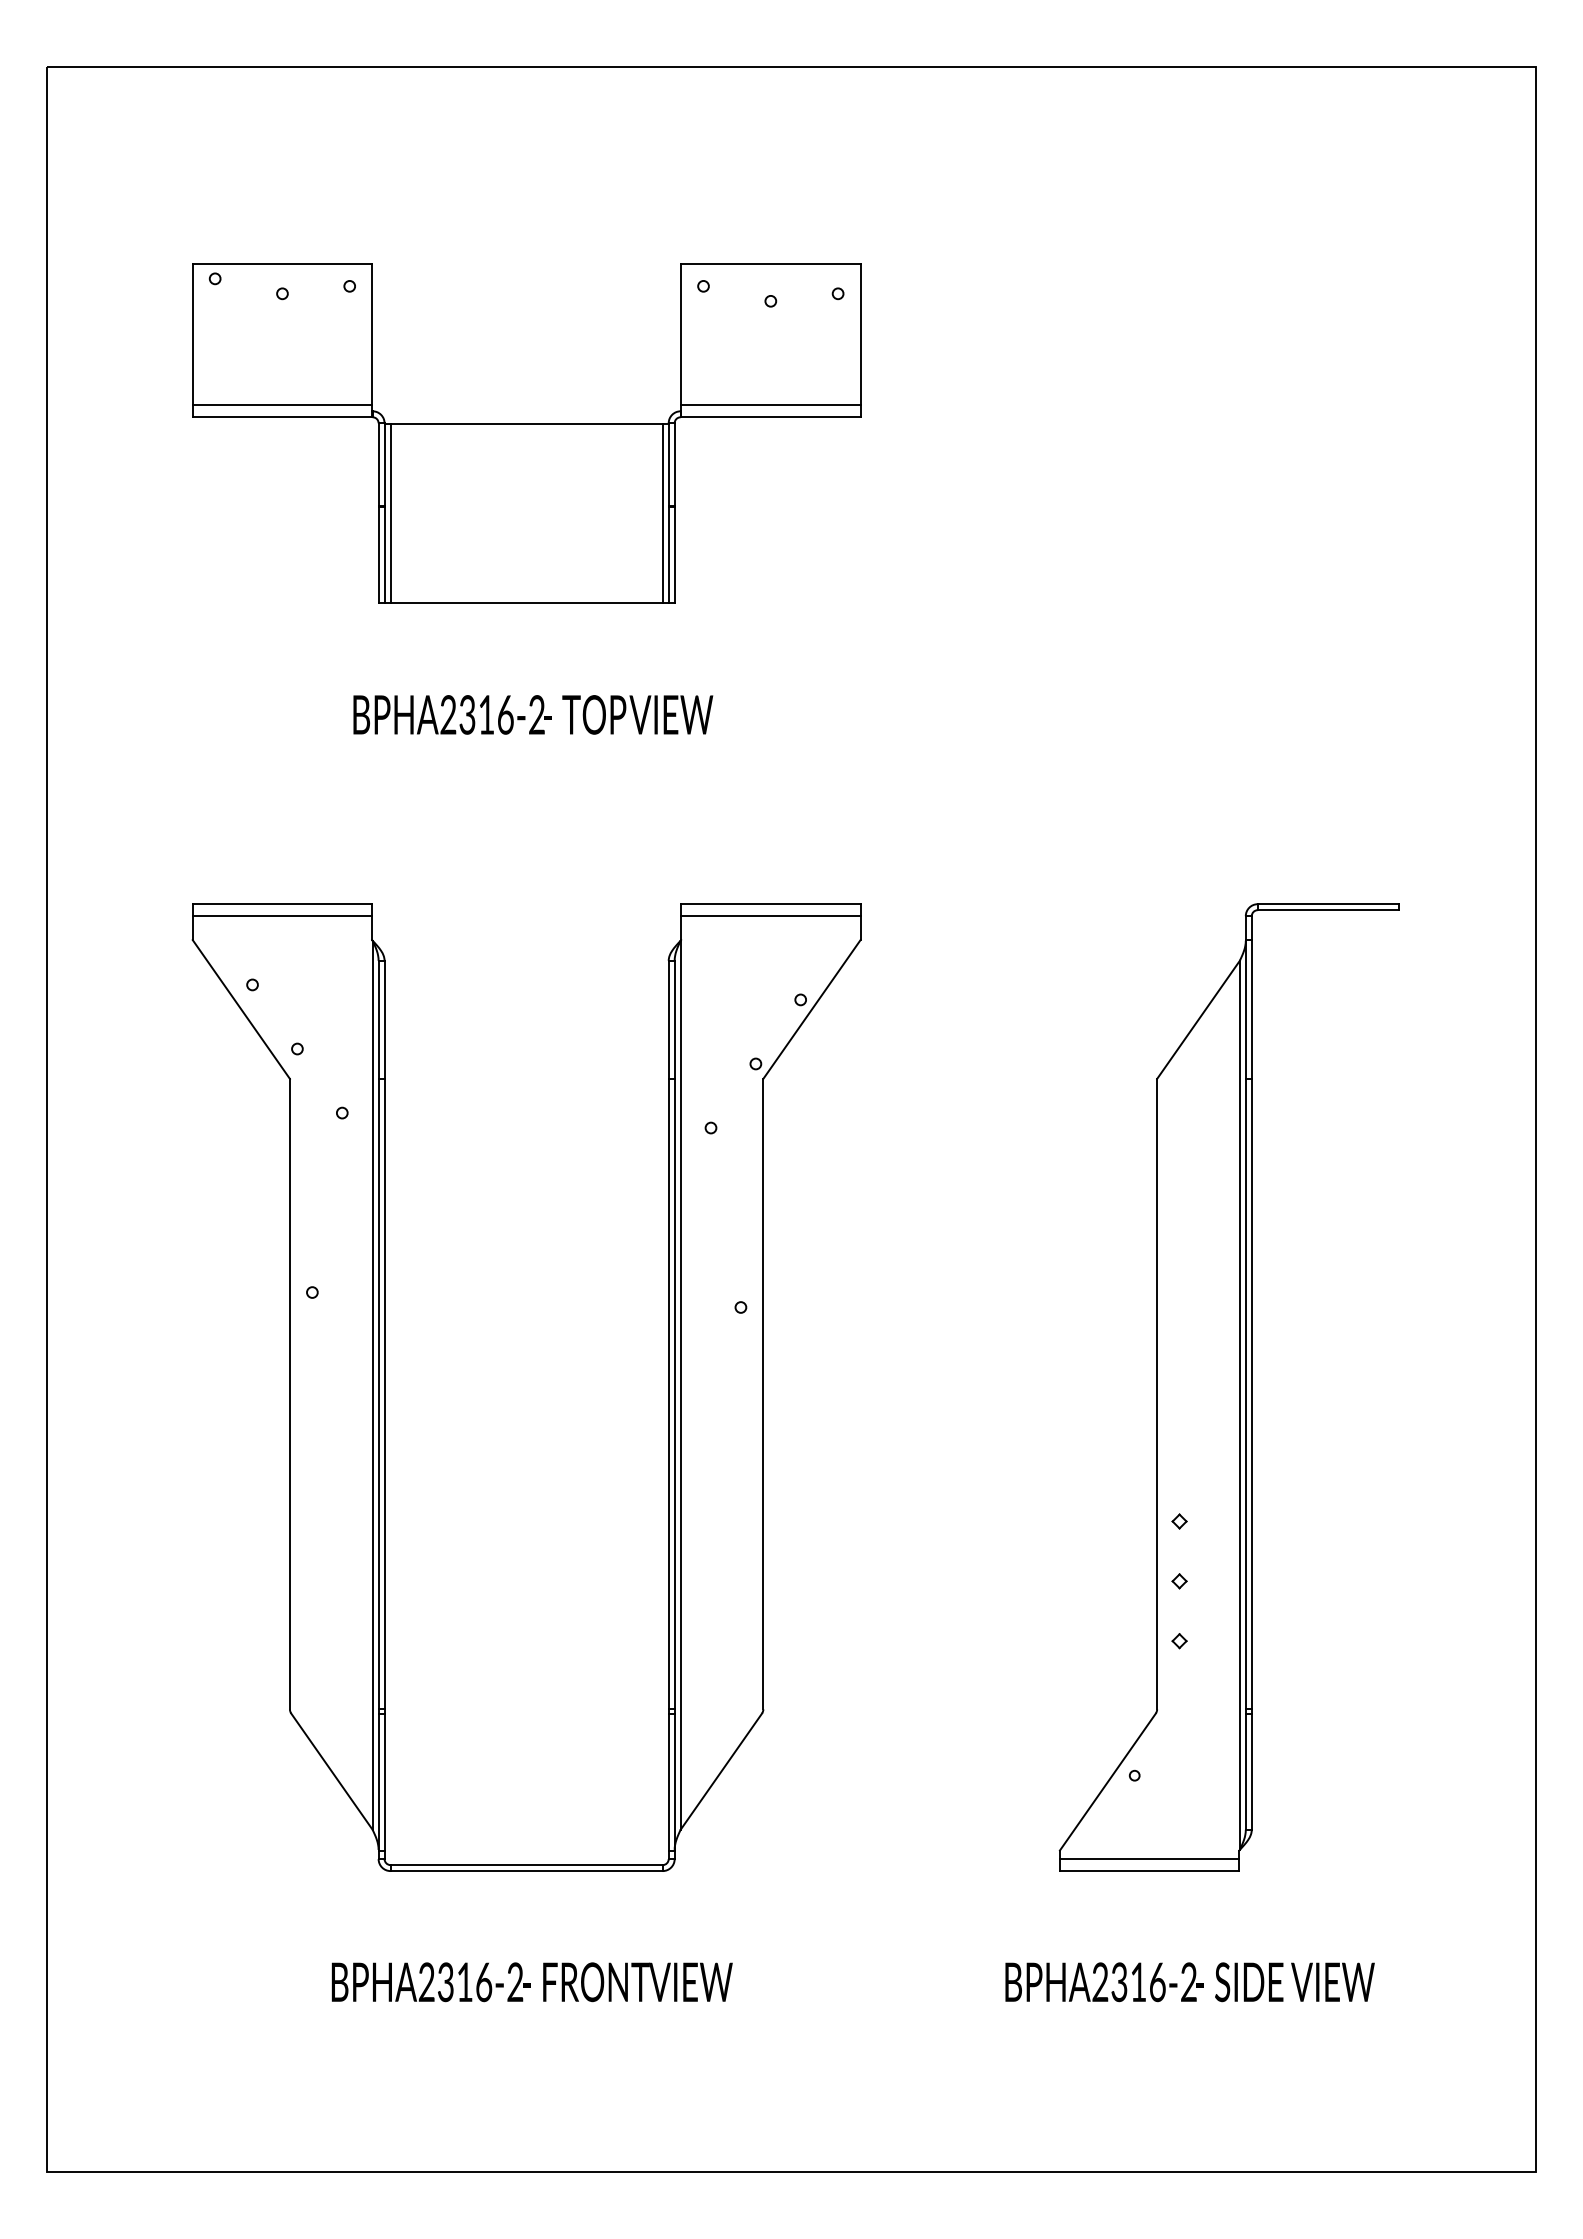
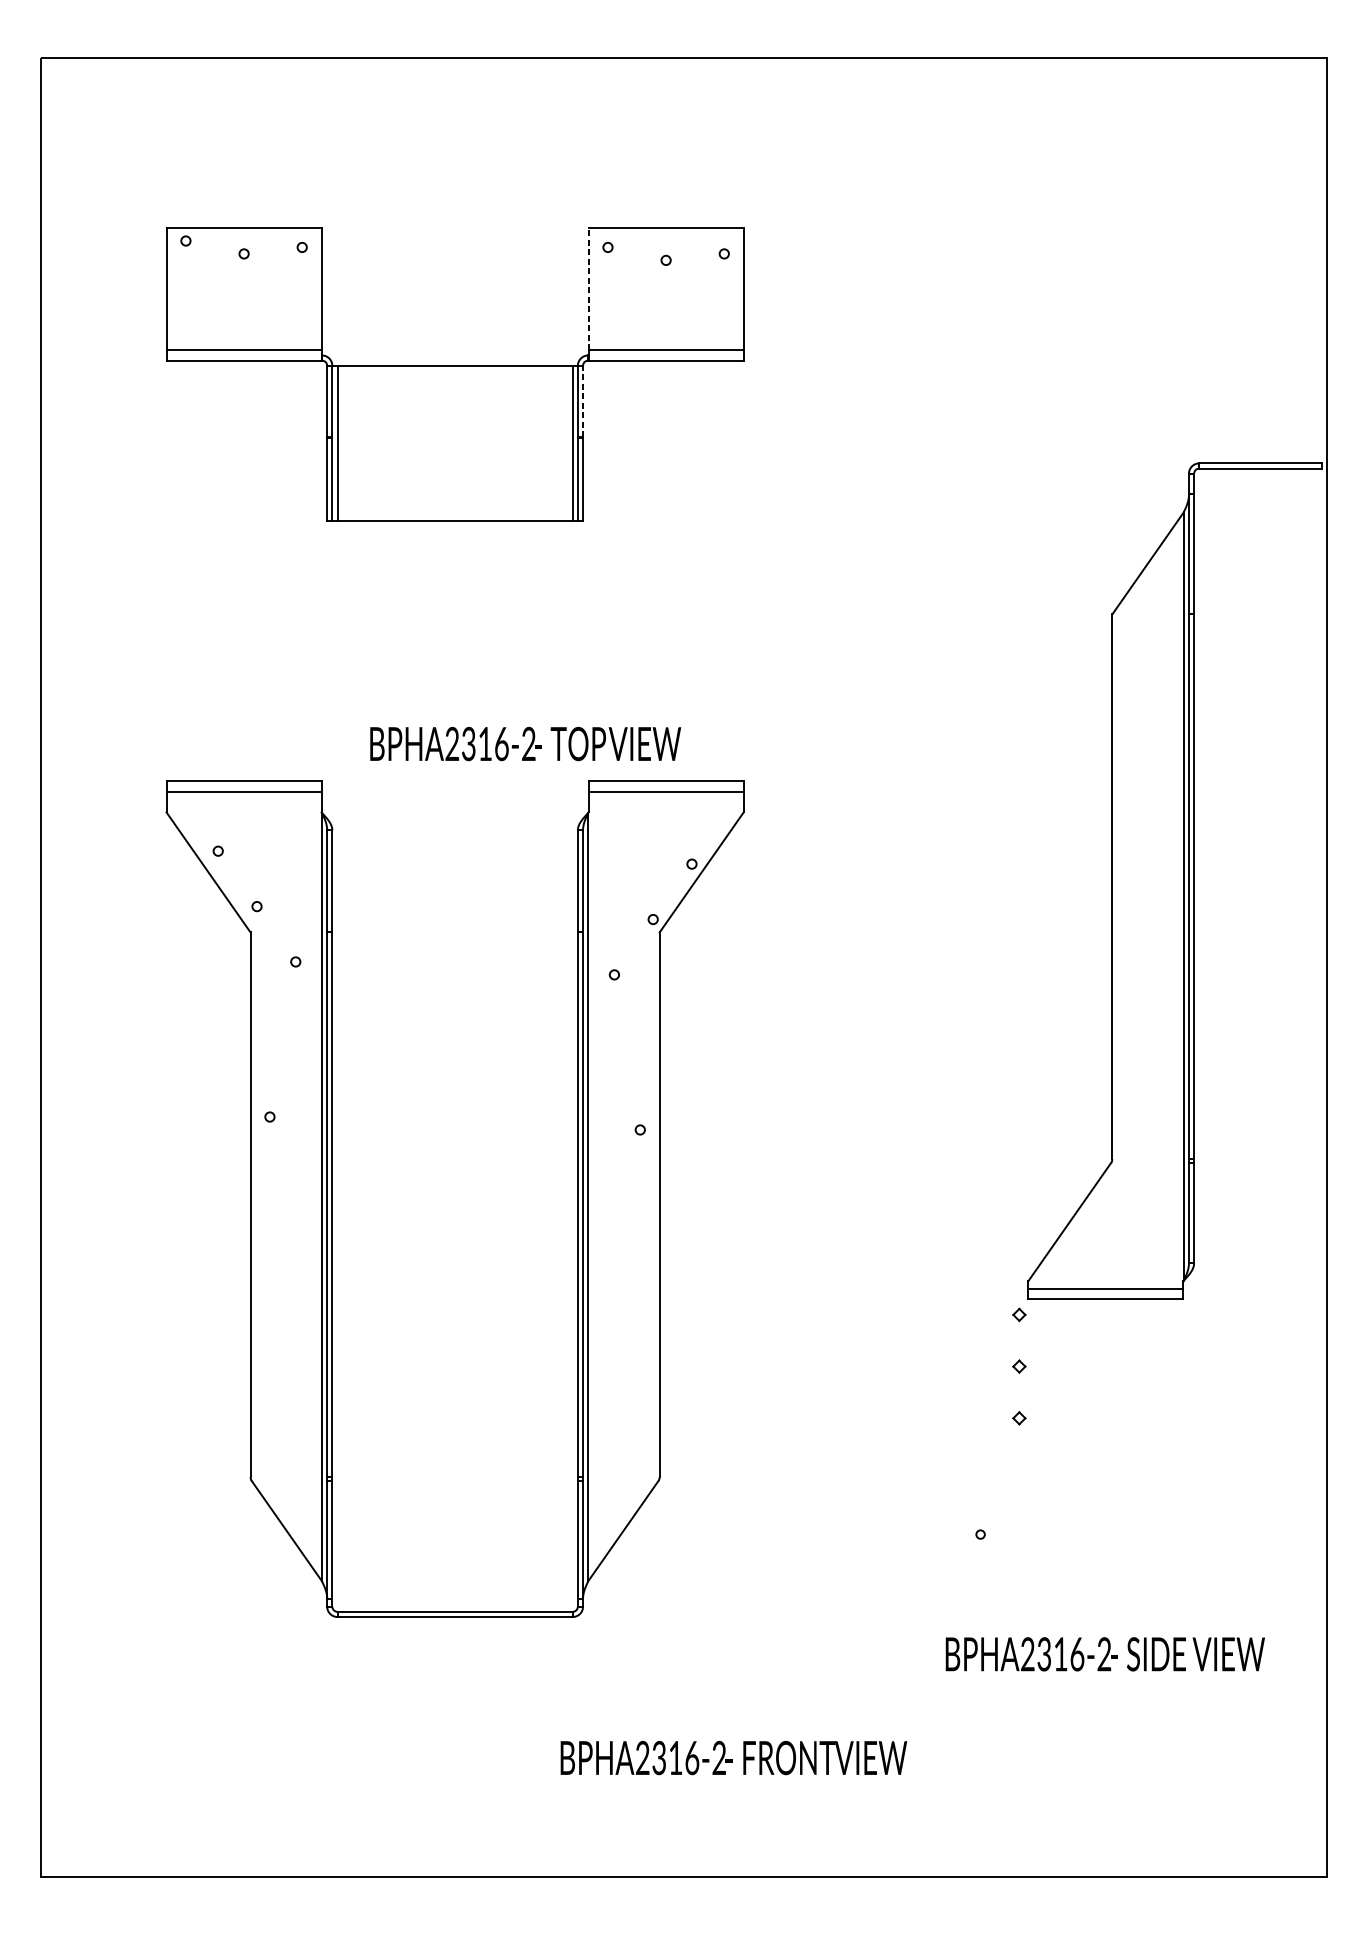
line: (681, 334) -> (588, 289), solid -> dashed
line: (674, 464) -> (582, 401), solid -> dashed
text: (533, 714) -> (525, 743), moved
part: (1228, 1387) -> (1174, 881), moved
text: (531, 1982) -> (733, 1758), moved
text: (1189, 1982) -> (1104, 1654), moved

